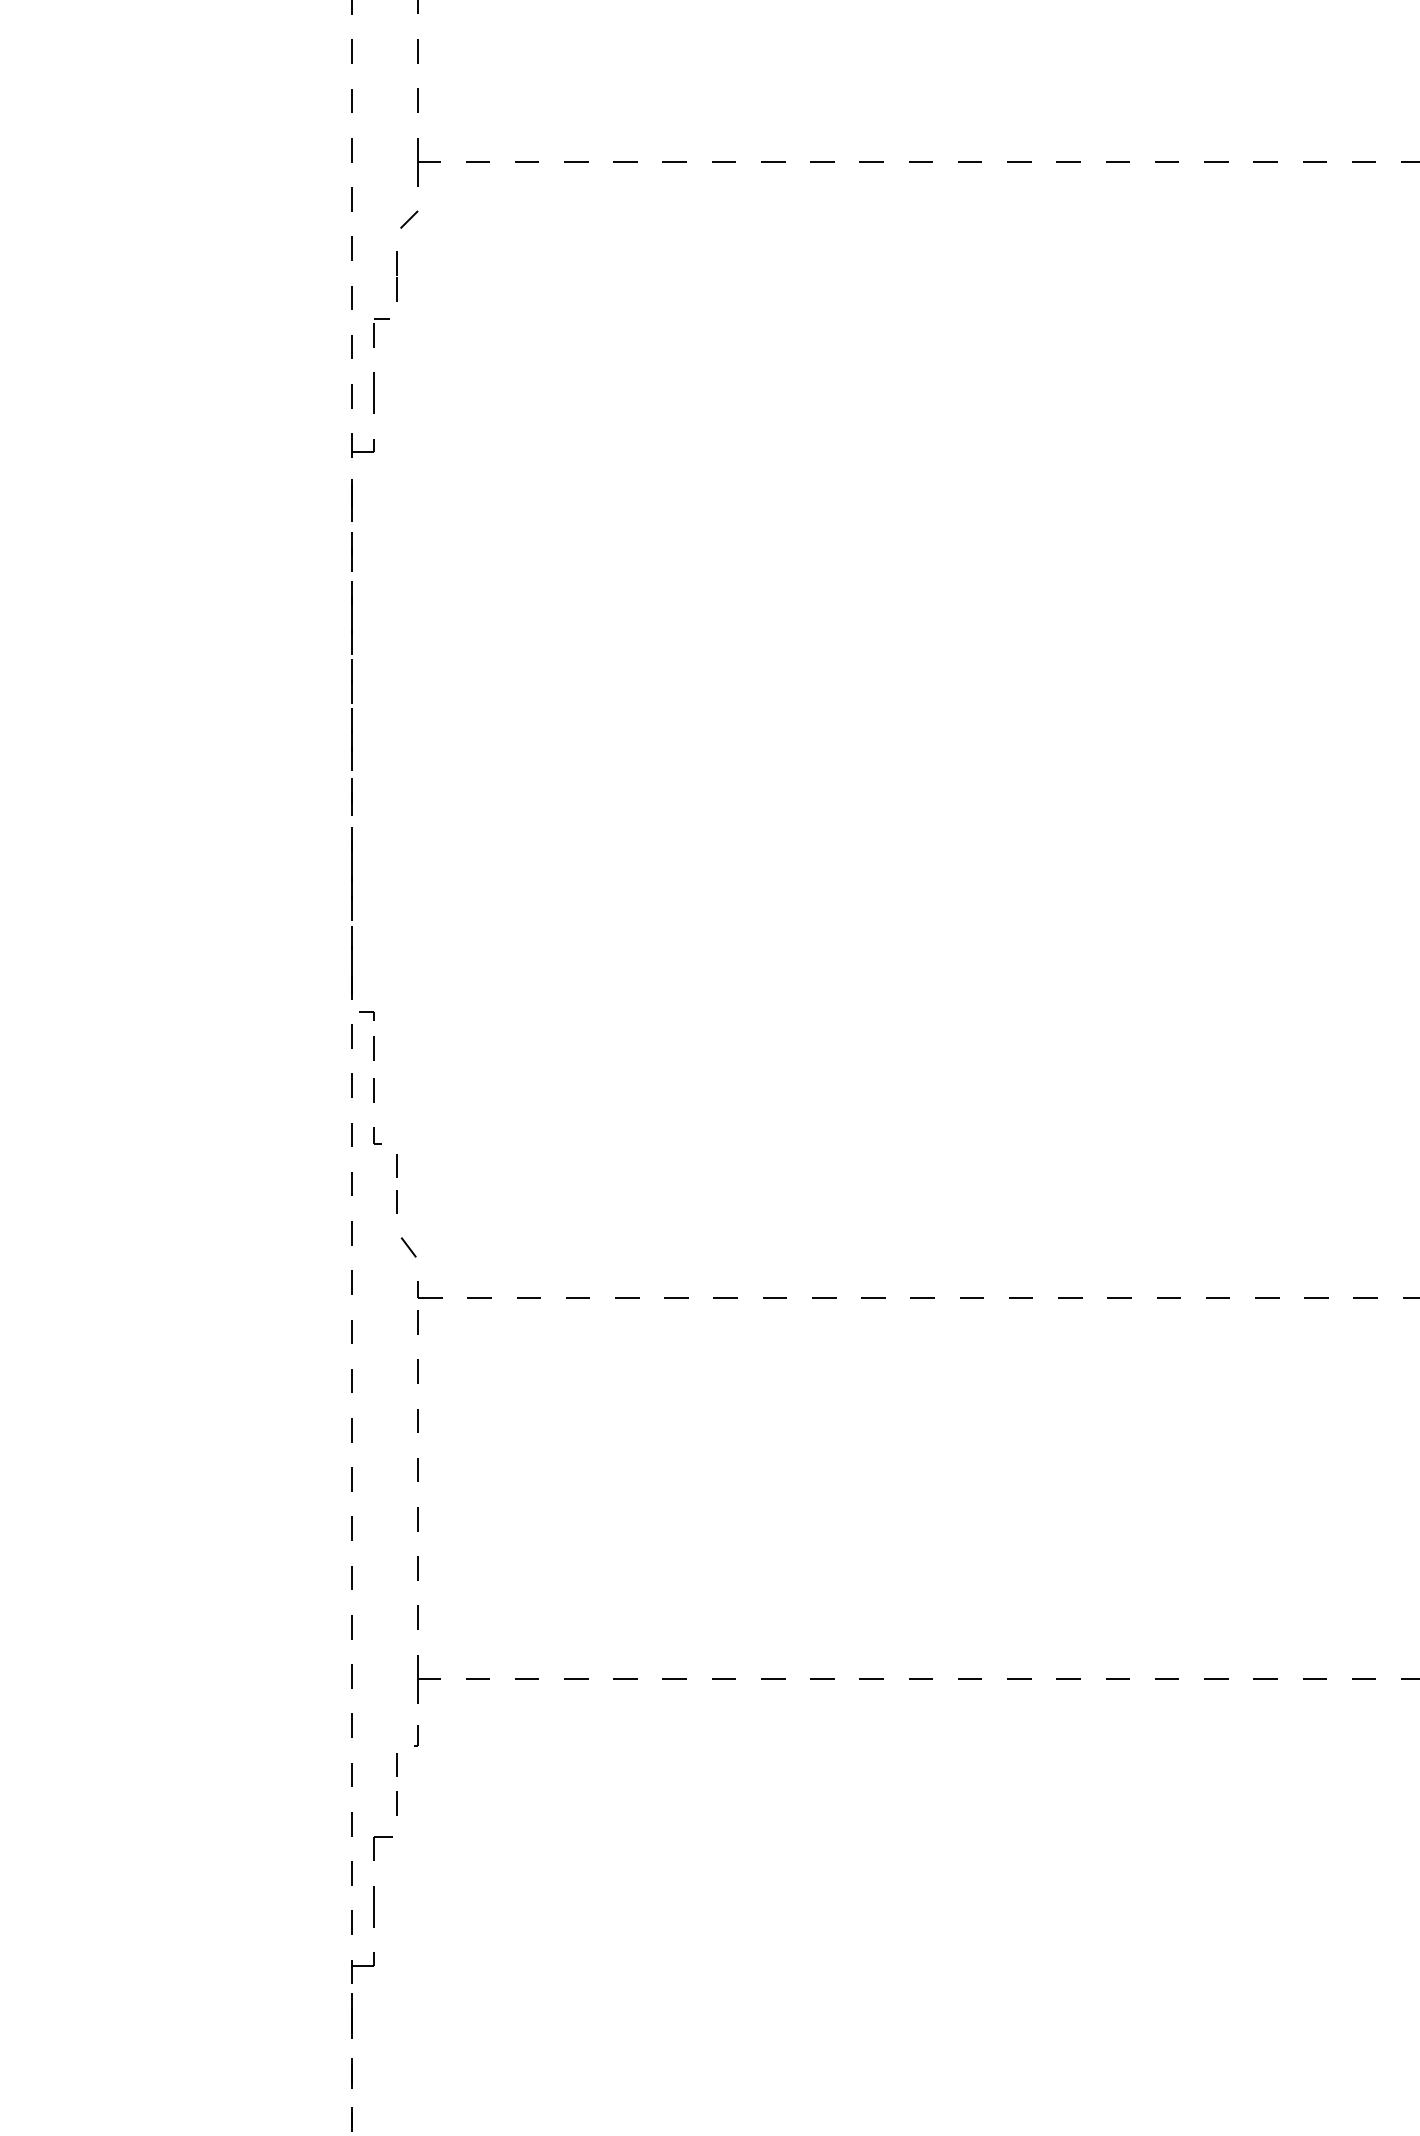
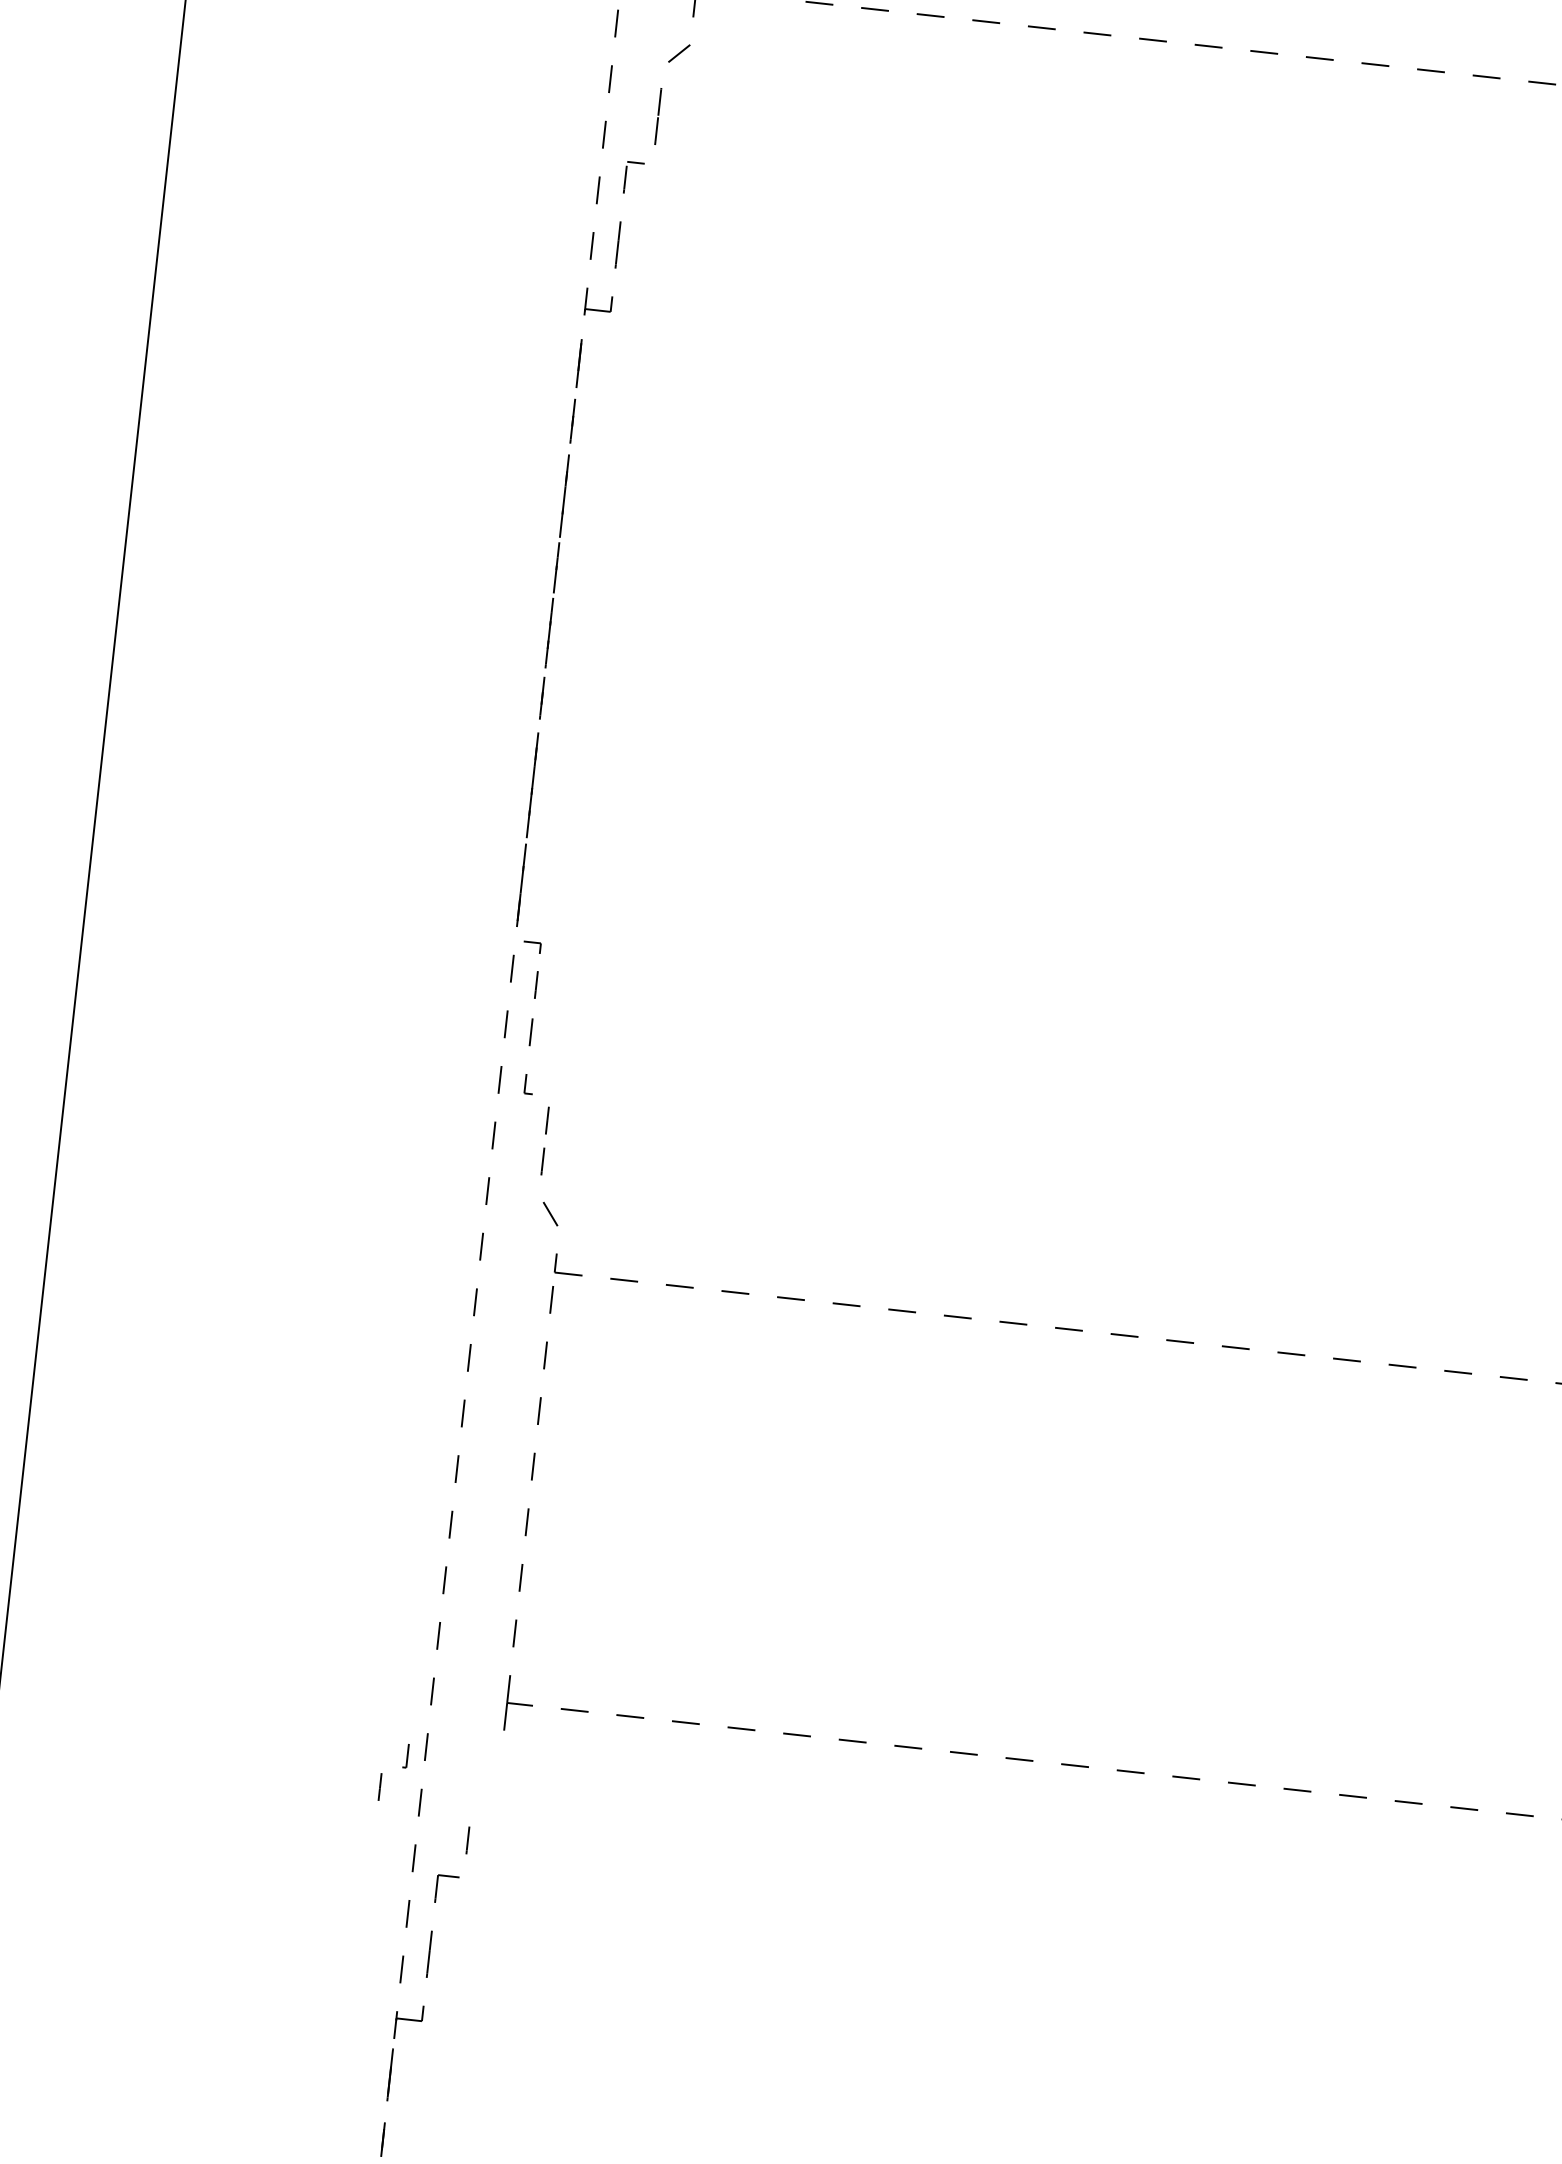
line: (414, 1746) -> (402, 1768), moved

